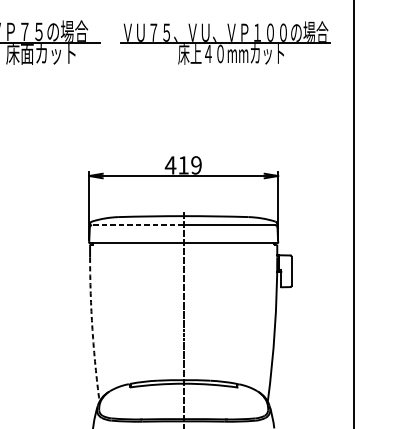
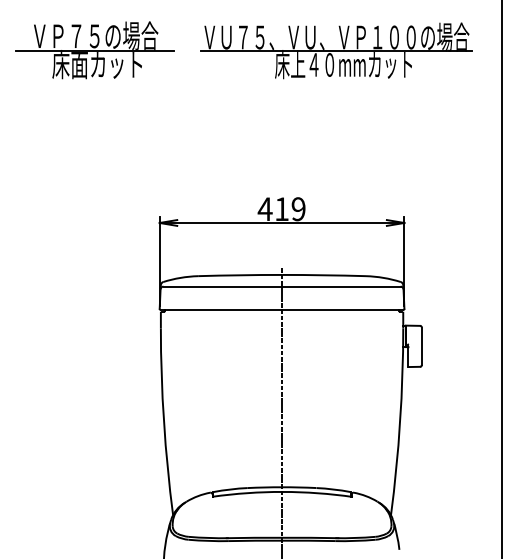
line: (137, 225) -> (222, 286), dashed -> solid
arc: (92, 330) -> (164, 422), dashed -> solid

